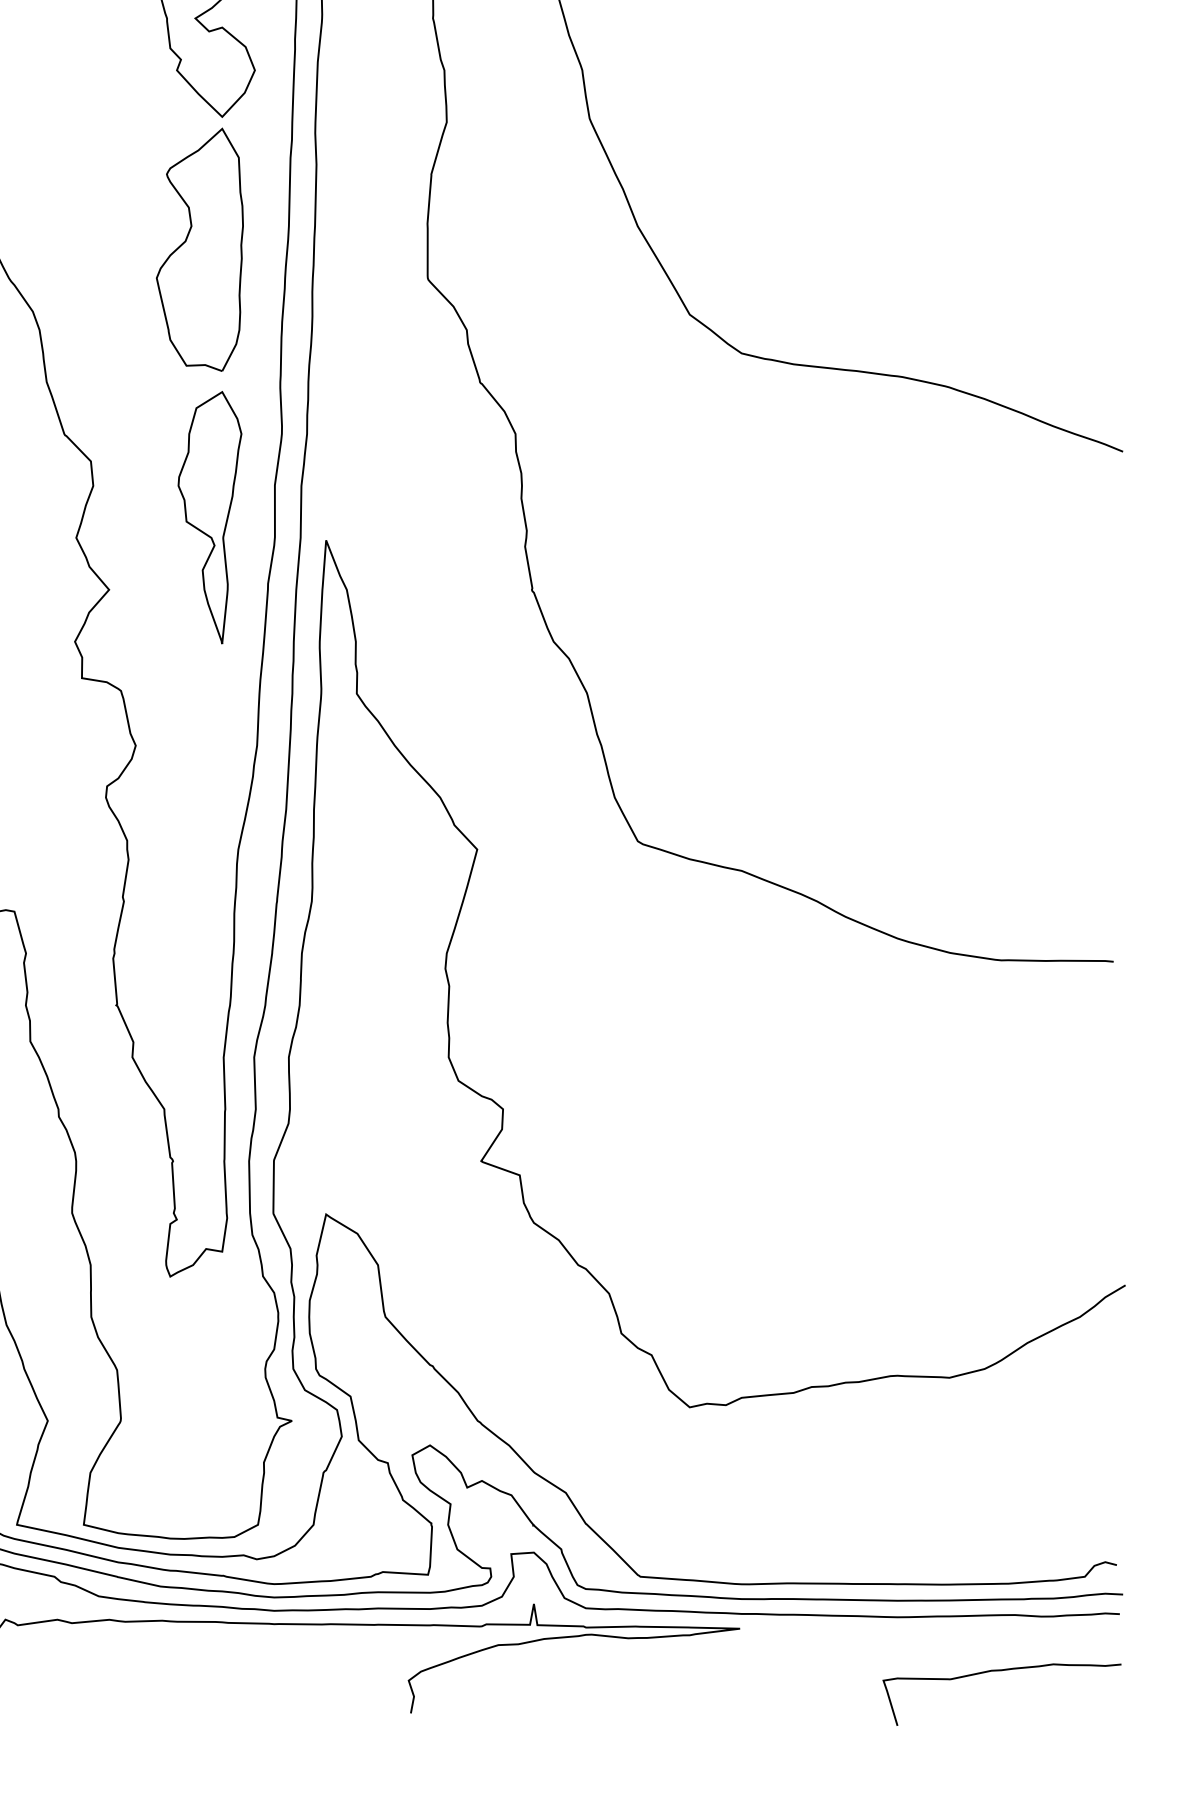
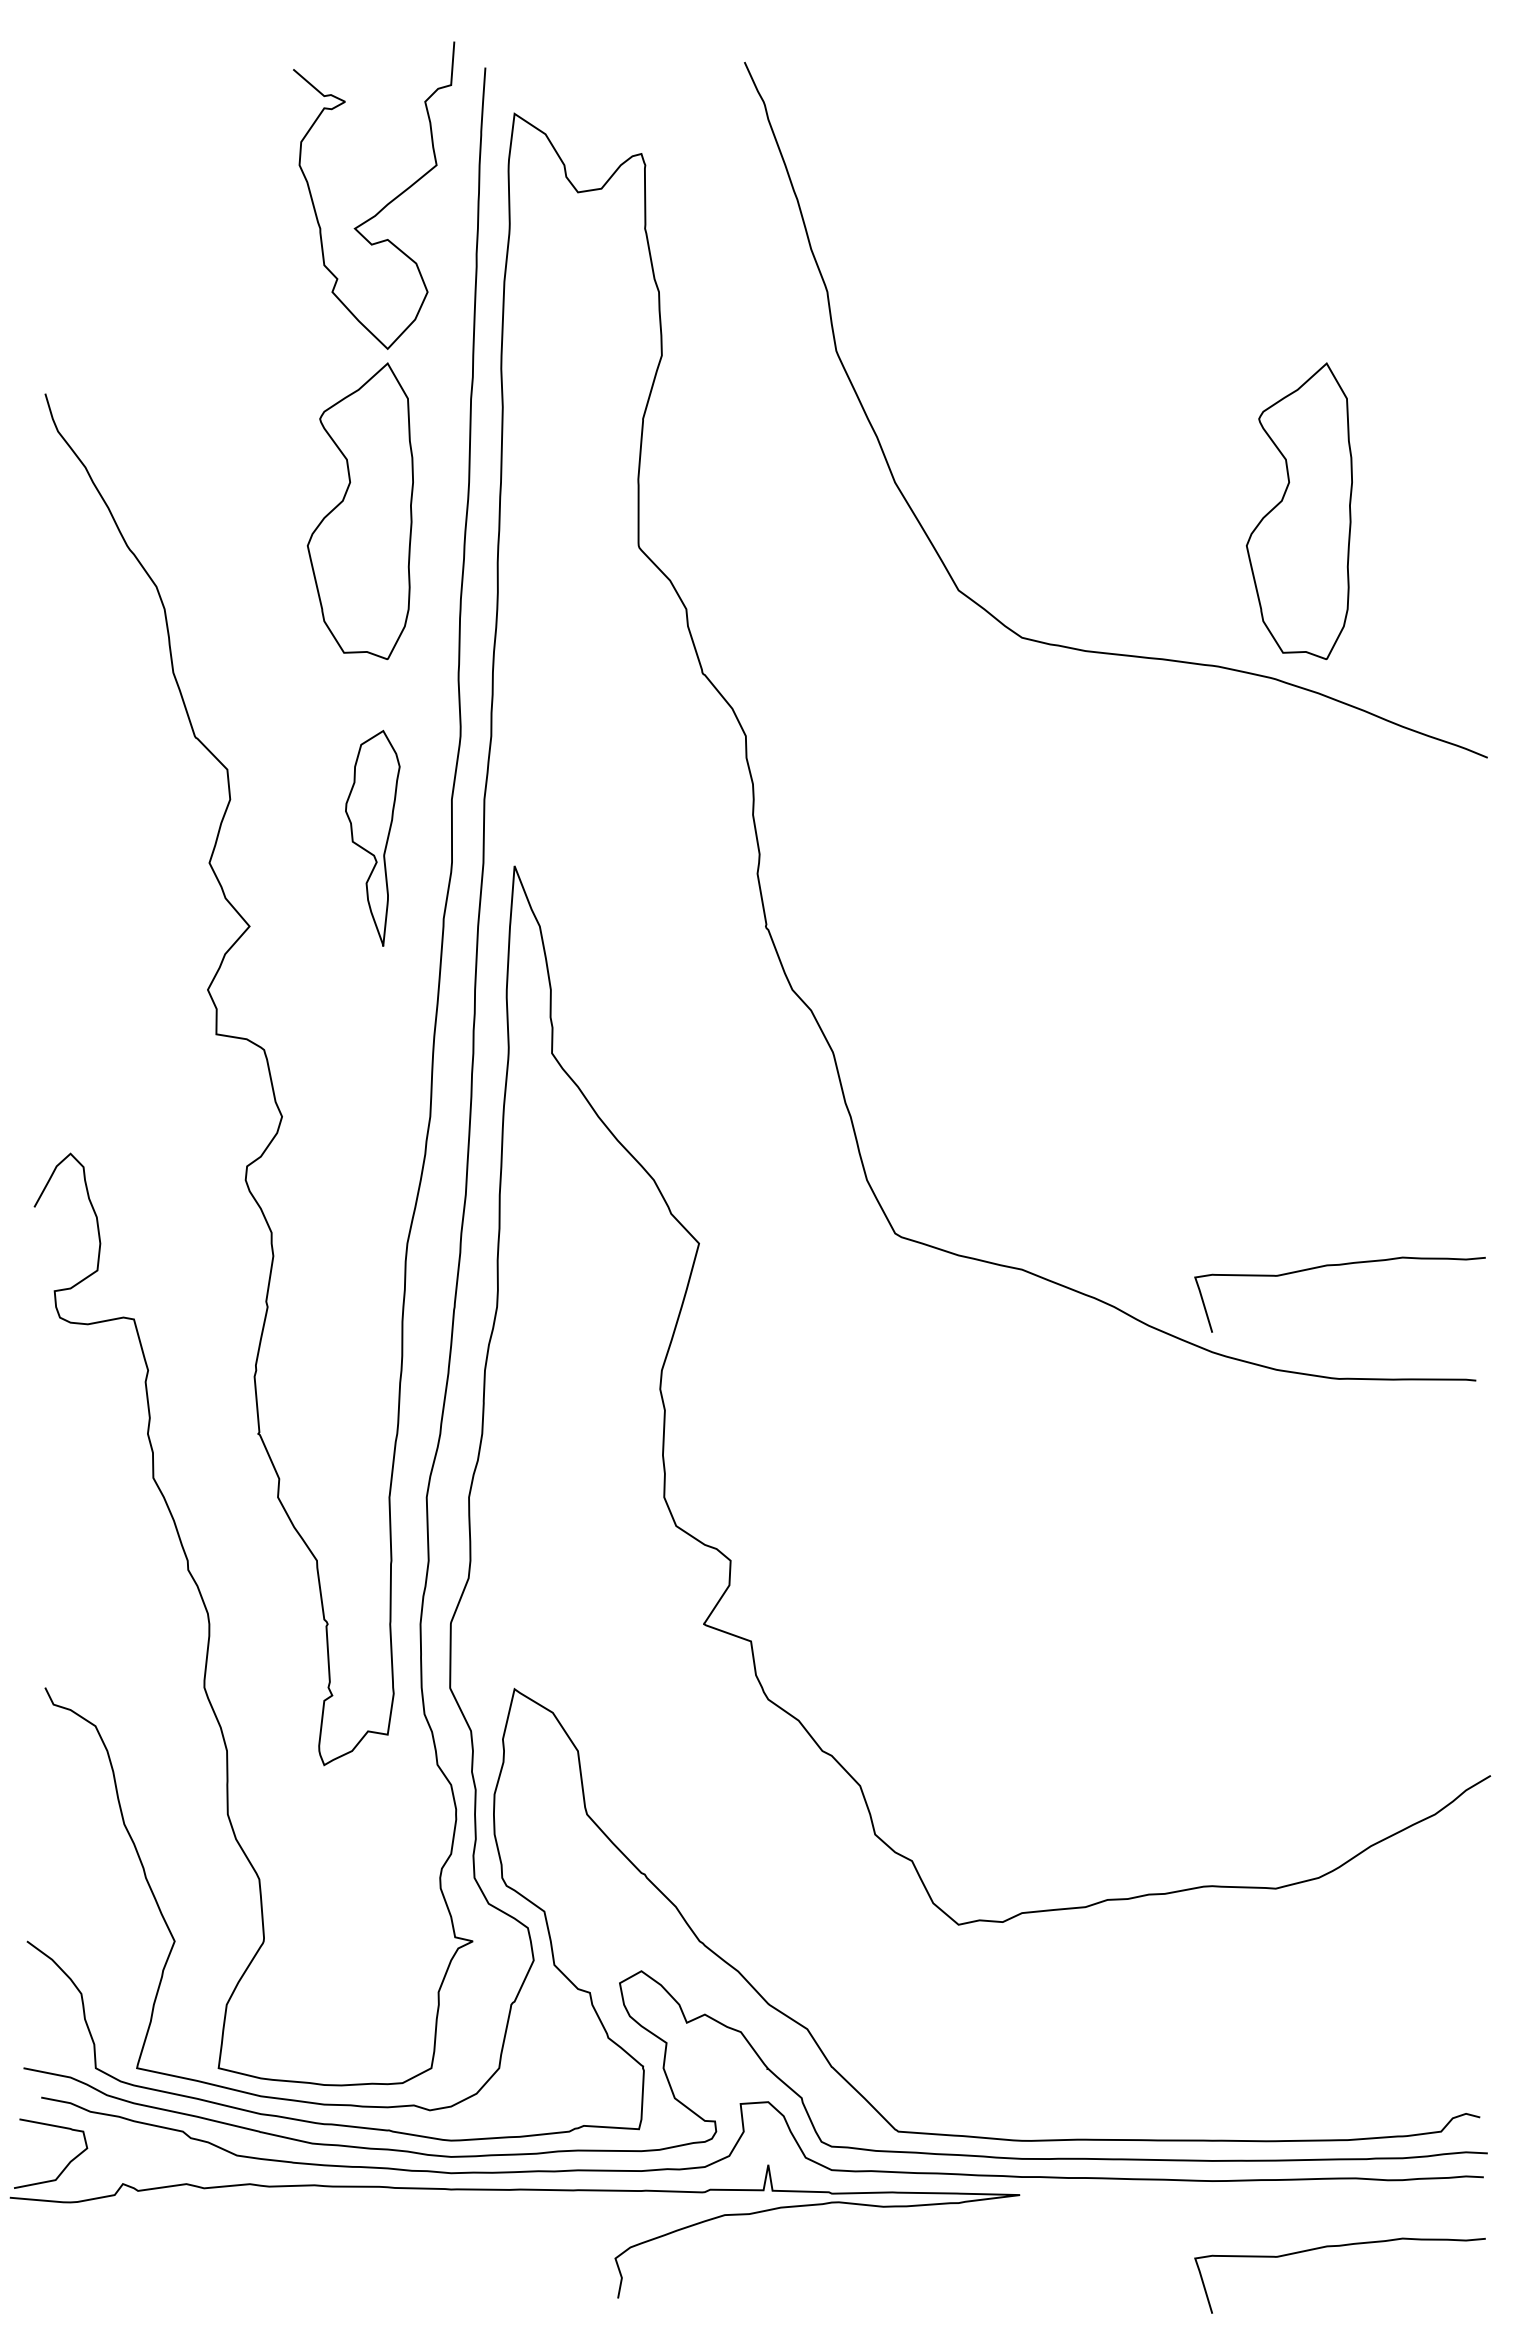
part: (968, 250) -> (1298, 511), added
part: (209, 517) -> (372, 838), size x0.7
curve: (1001, 867) -> (1339, 1265), added

